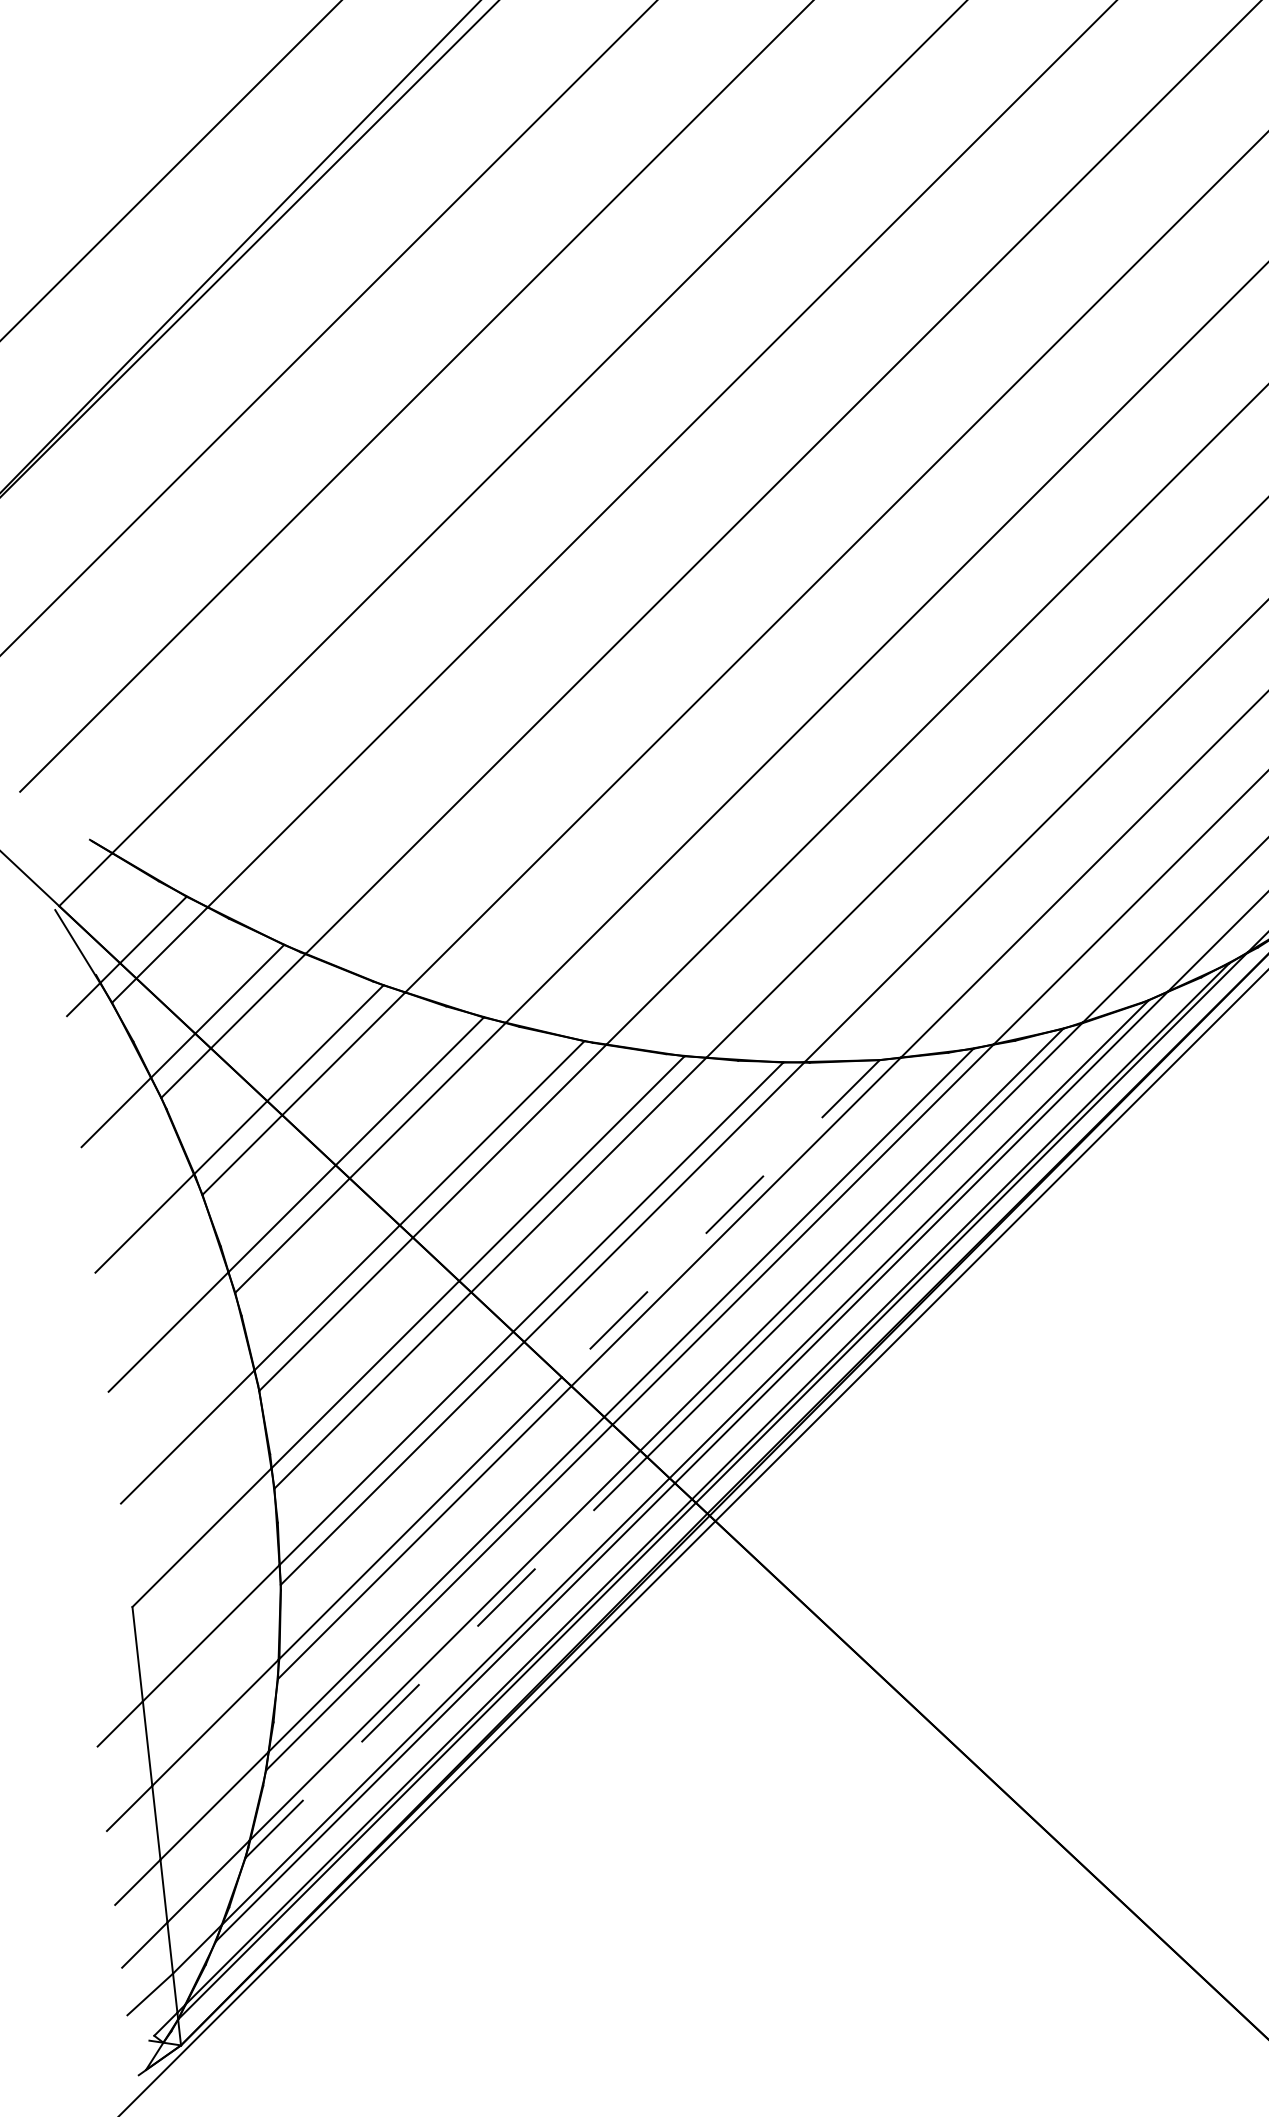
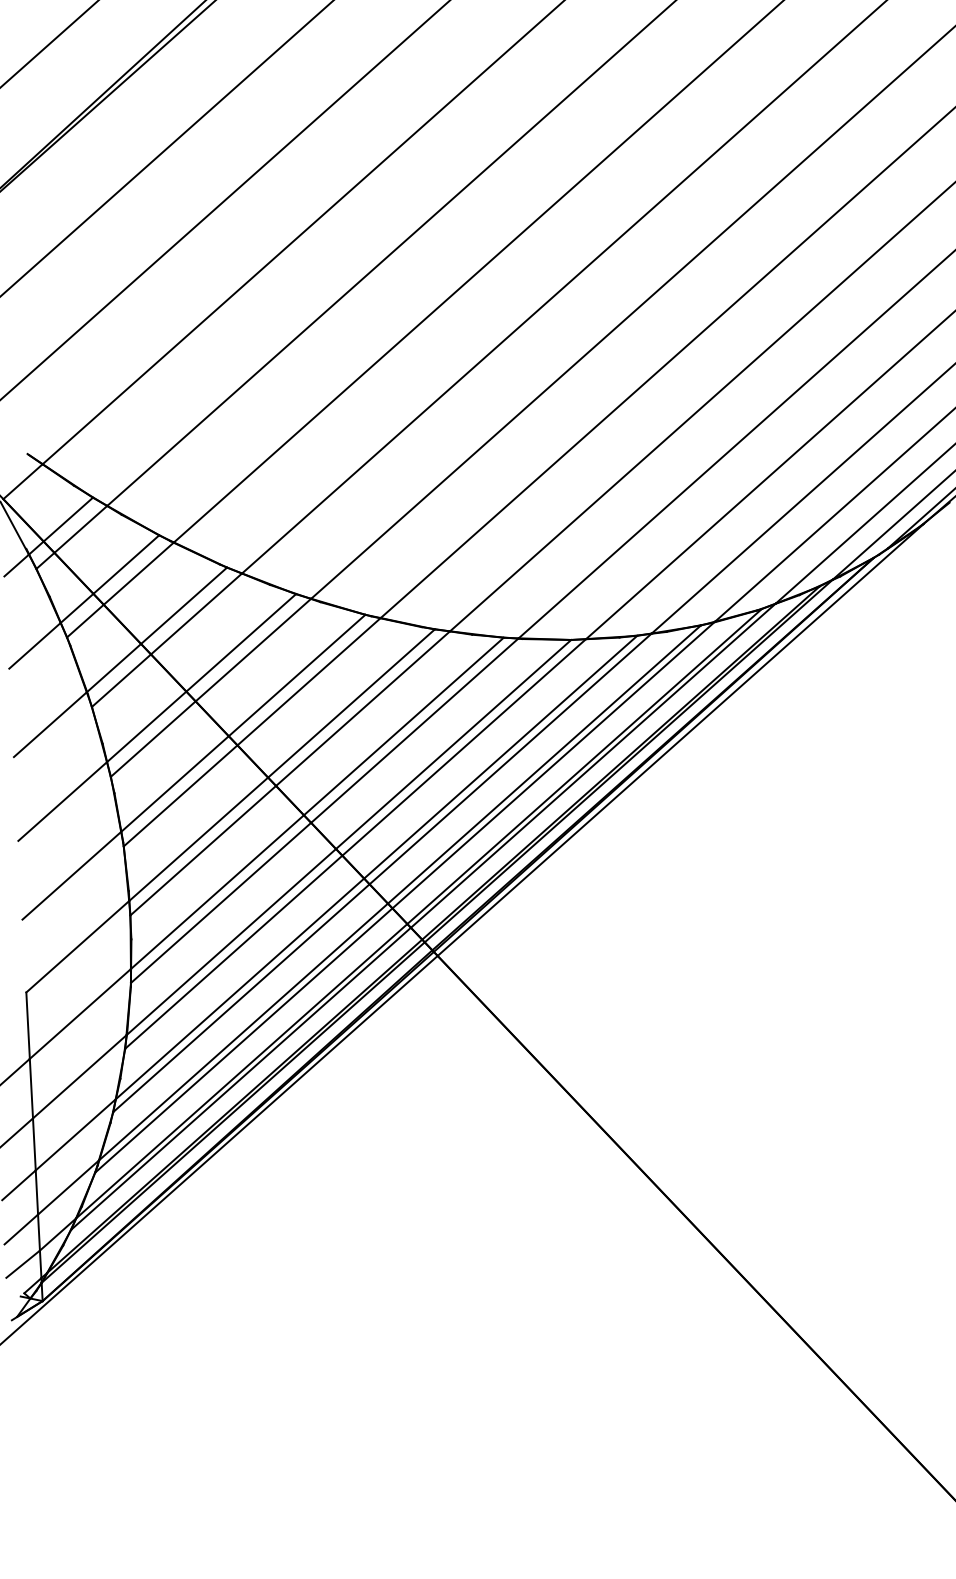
line: (720, 1218) -> (453, 744), dashed -> solid
line: (445, 1657) -> (243, 1040), dashed -> solid

